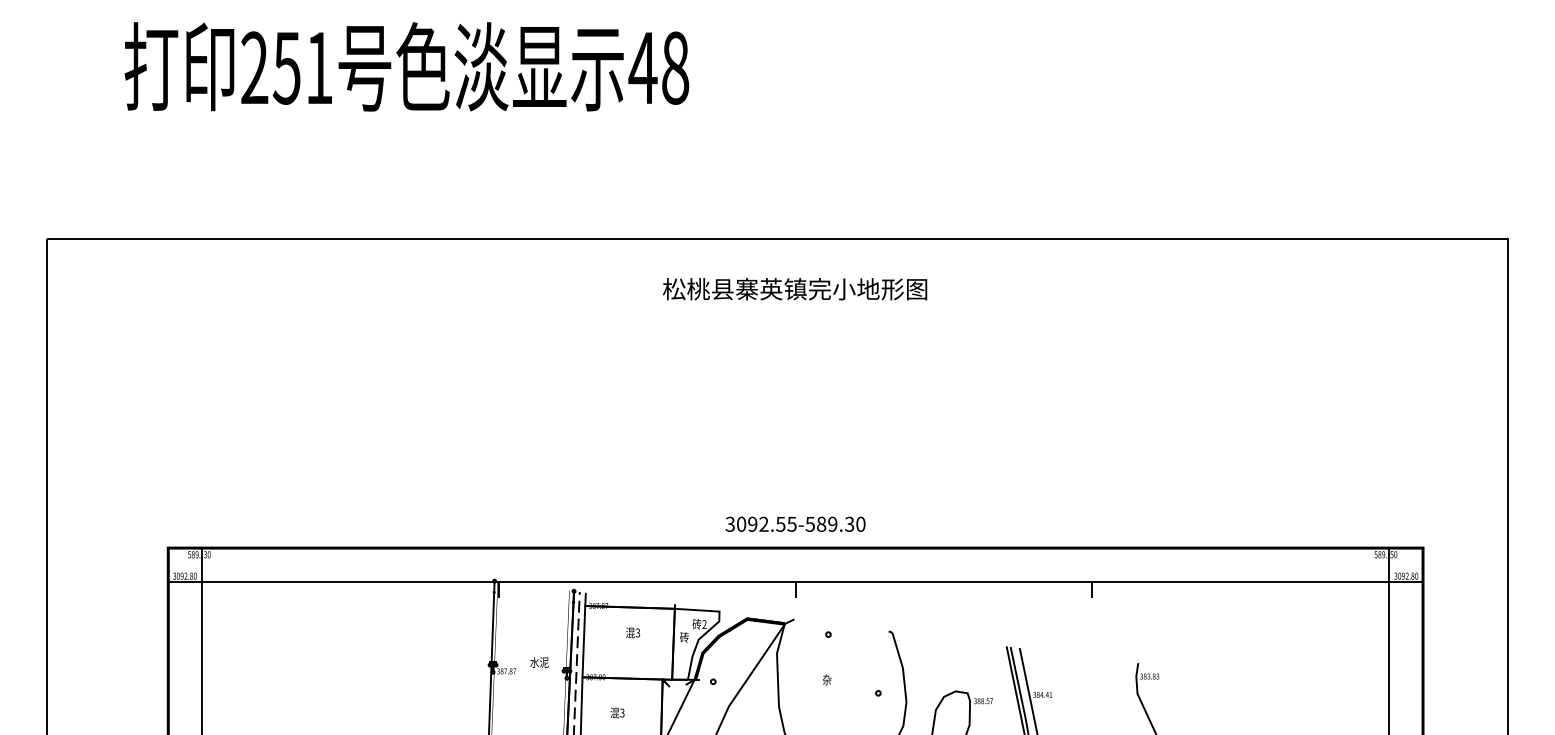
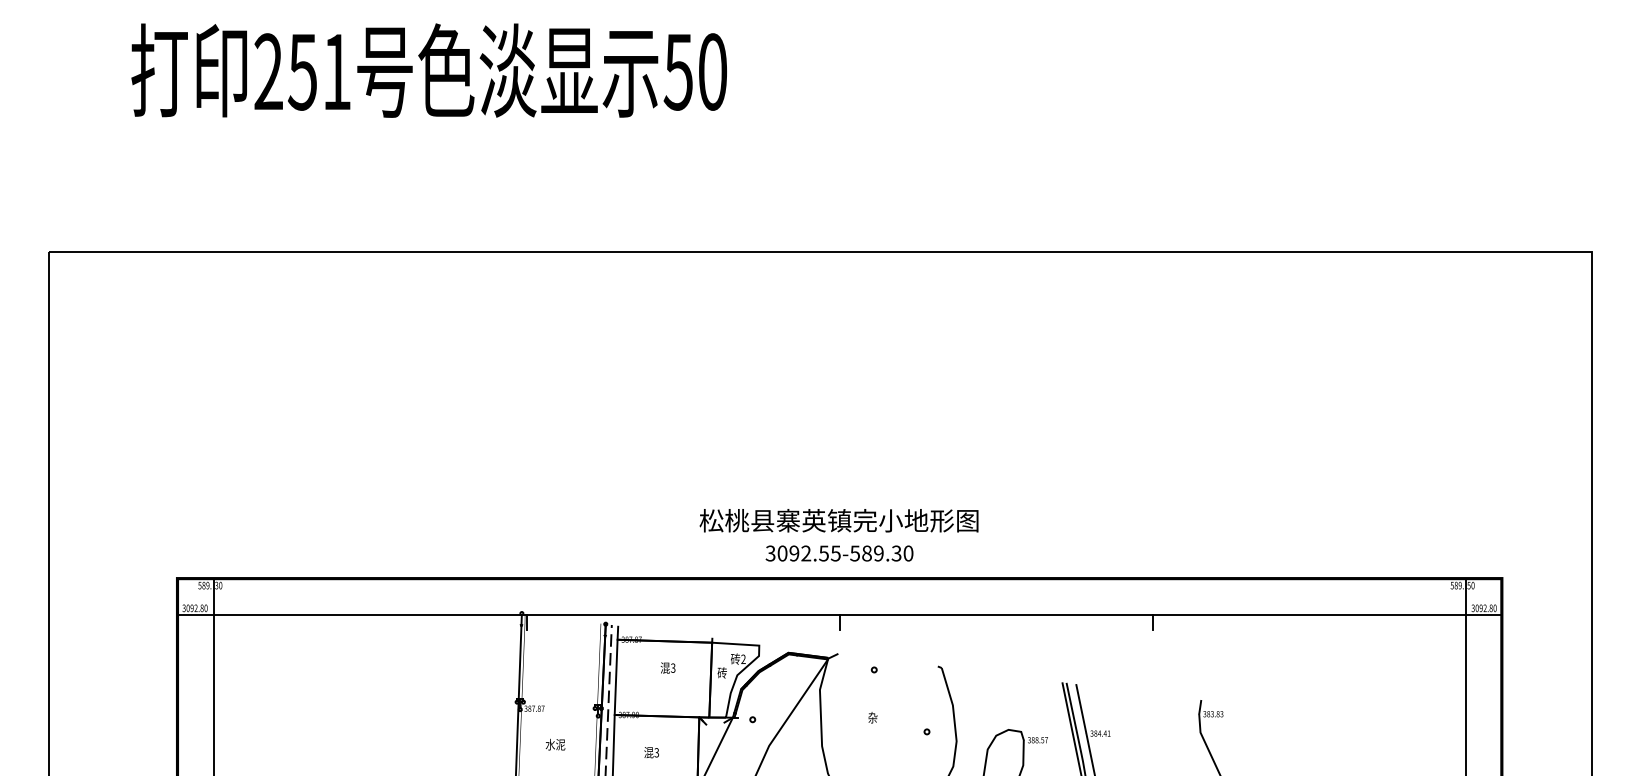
text: (658, 67) -> (694, 71), 48 -> 50
text: (795, 289) -> (839, 520), moved
text: (539, 662) -> (555, 744), moved

